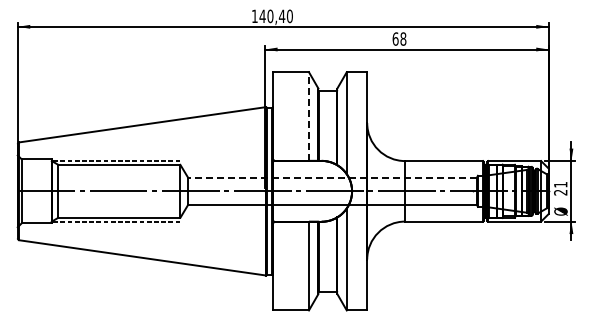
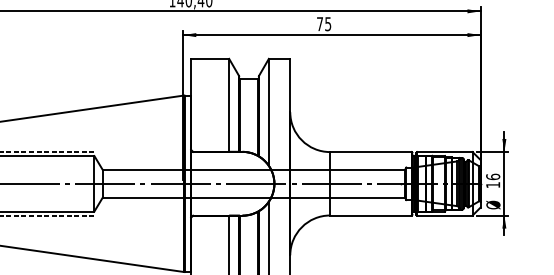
text: (399, 38) -> (324, 23), 68 -> 75
line: (308, 116) -> (228, 105), dashed -> solid
line: (332, 177) -> (253, 169), dashed -> solid
text: (560, 188) -> (492, 180), 21 -> 16

